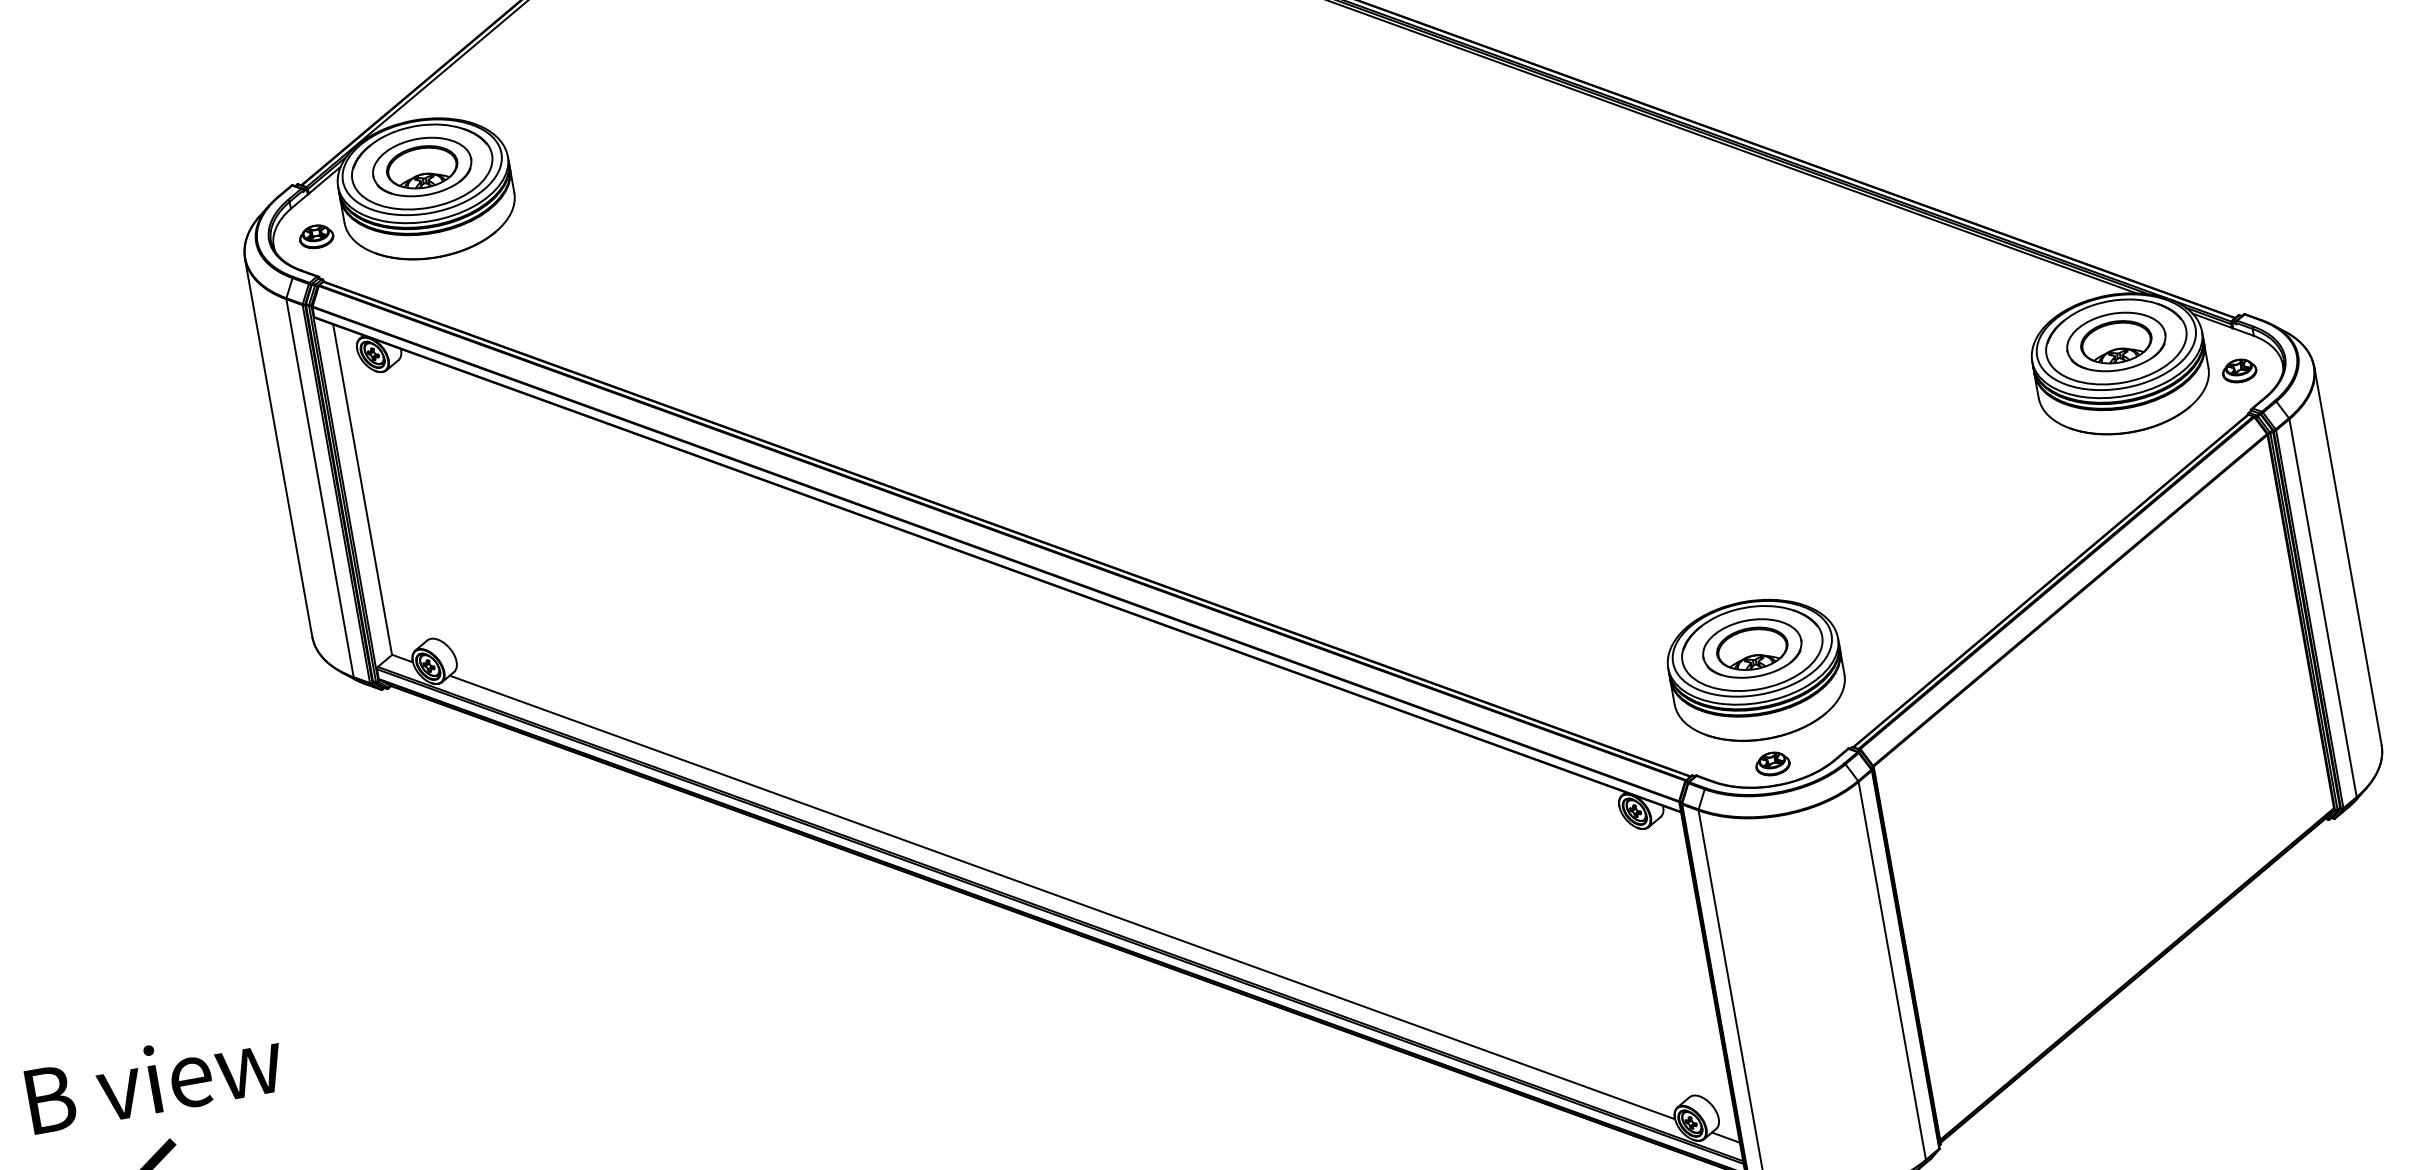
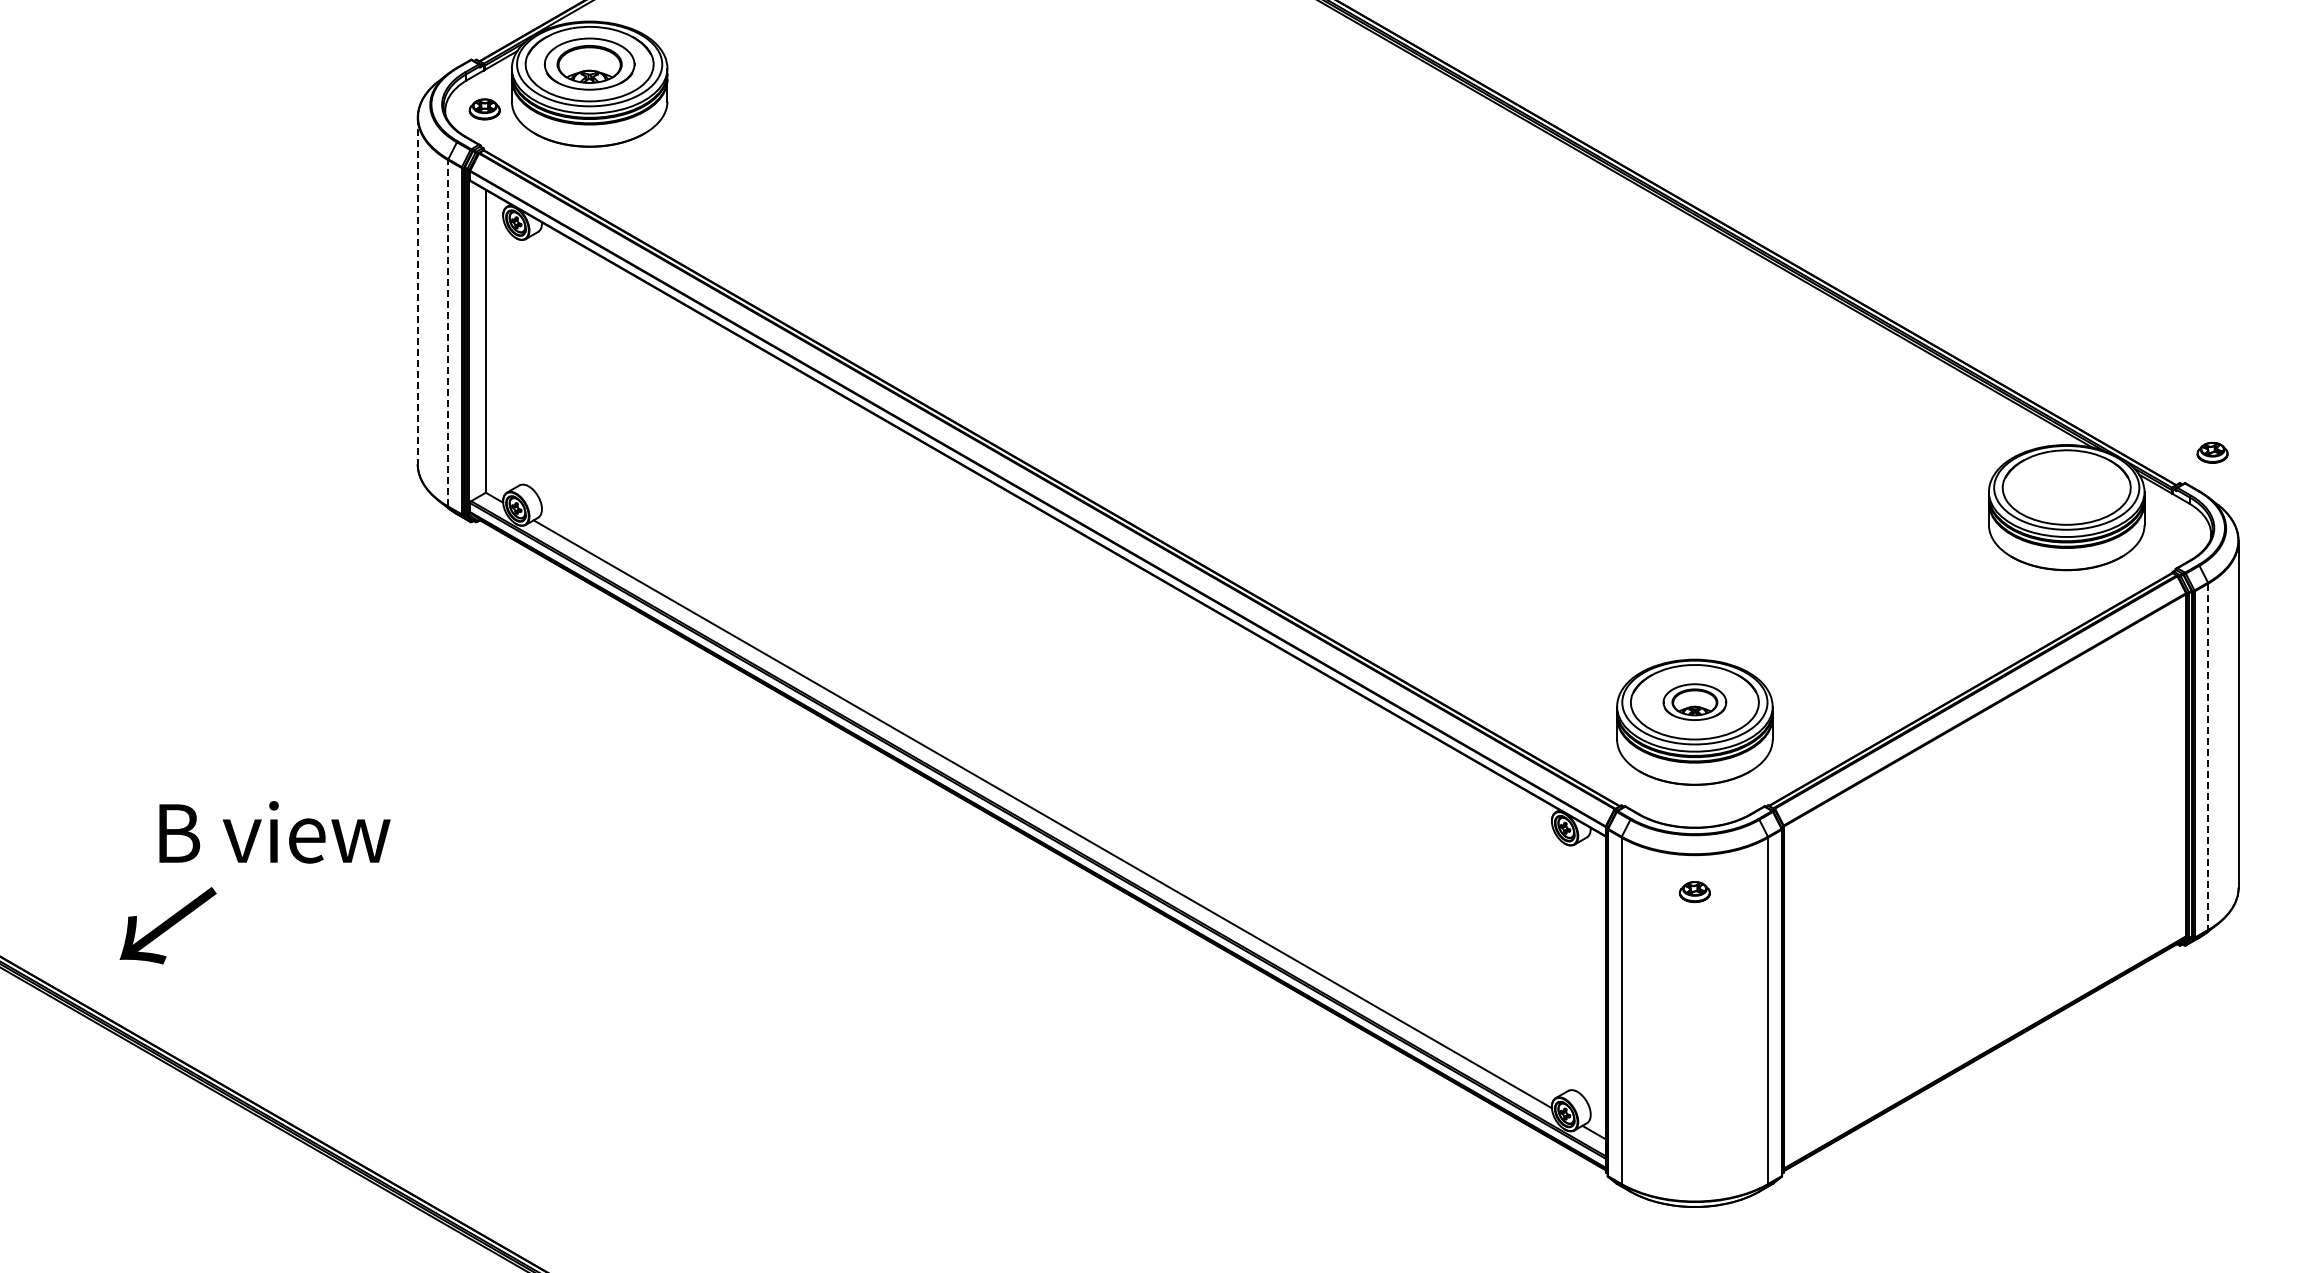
part: (2116, 341) -> (2066, 487), removed
part: (2239, 370) -> (2212, 452), moved
line: (278, 448) -> (417, 291), solid -> dashed
line: (320, 487) -> (448, 332), solid -> dashed
line: (2323, 608) -> (2208, 757), solid -> dashed
part: (1751, 647) -> (1694, 701), size x0.7
part: (1772, 763) -> (1694, 891), moved
text: (154, 1079) -> (274, 832), moved

